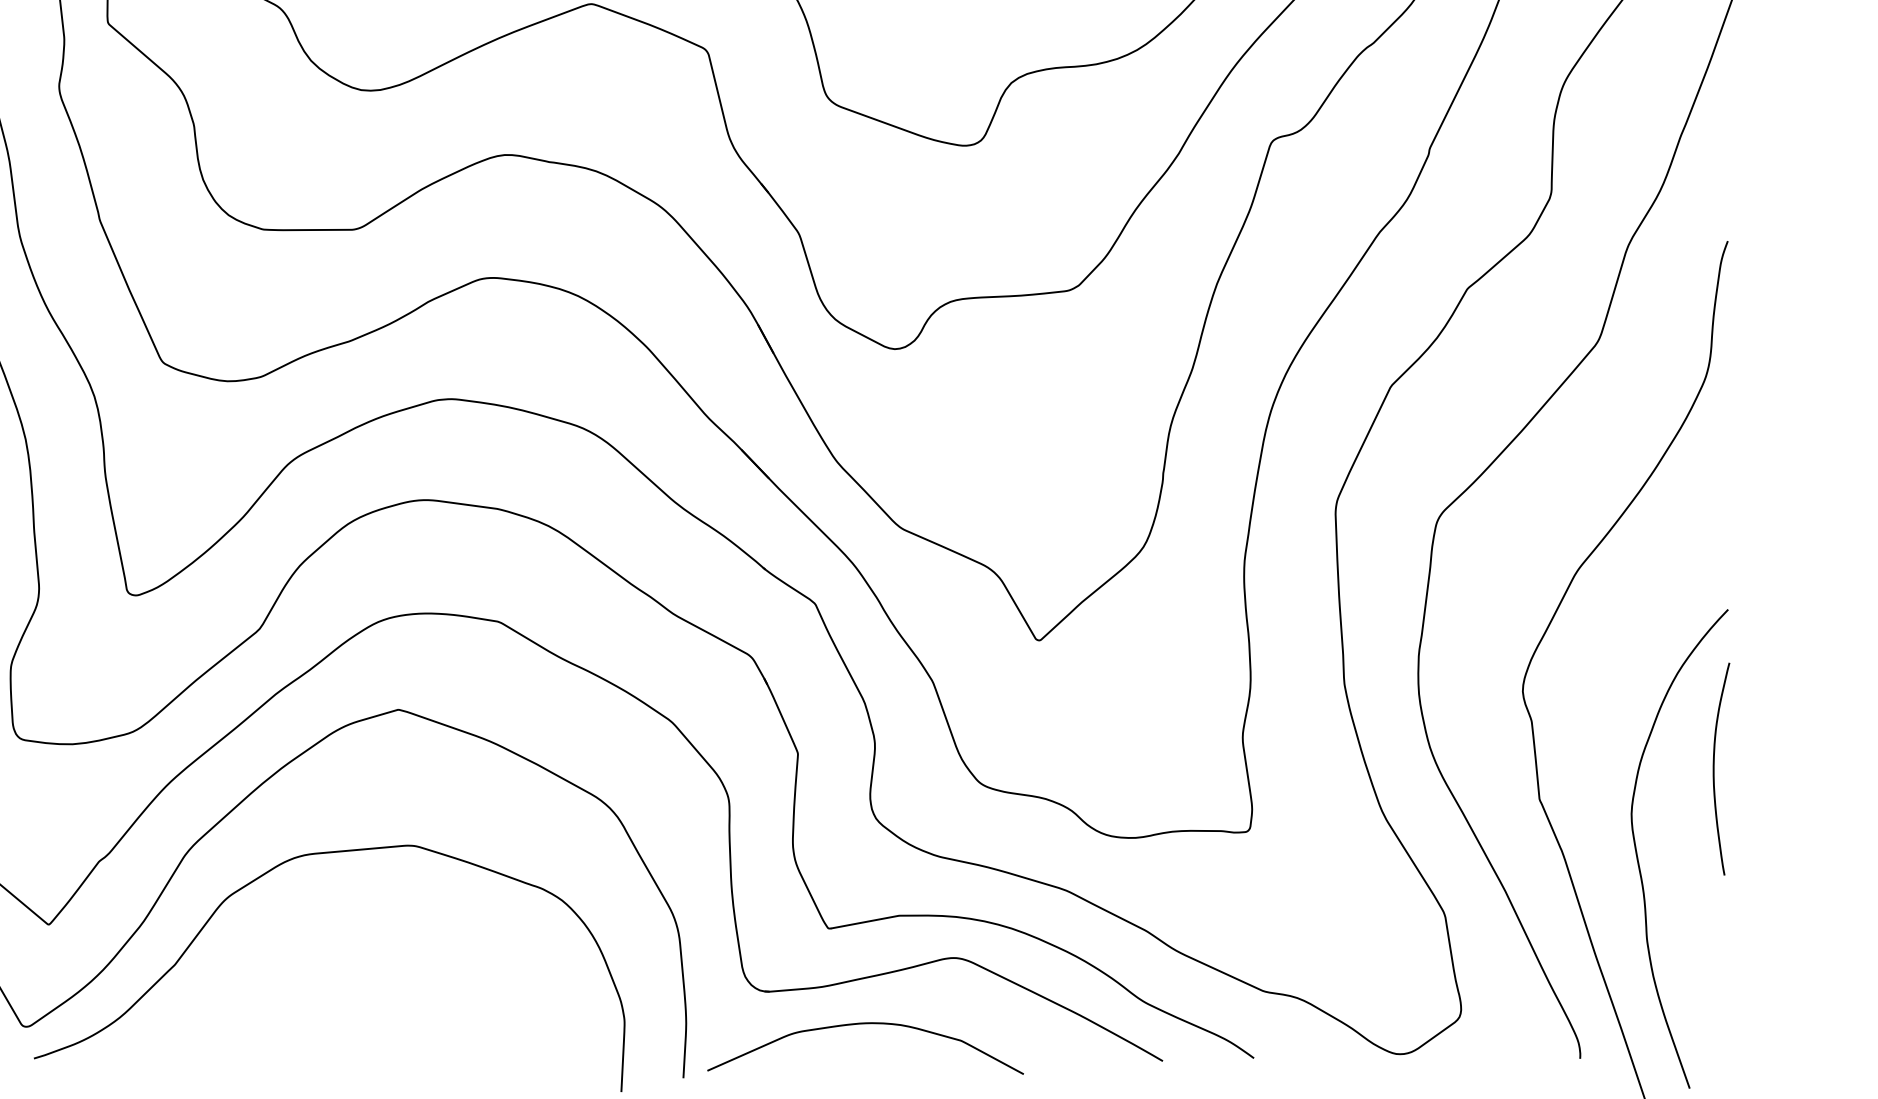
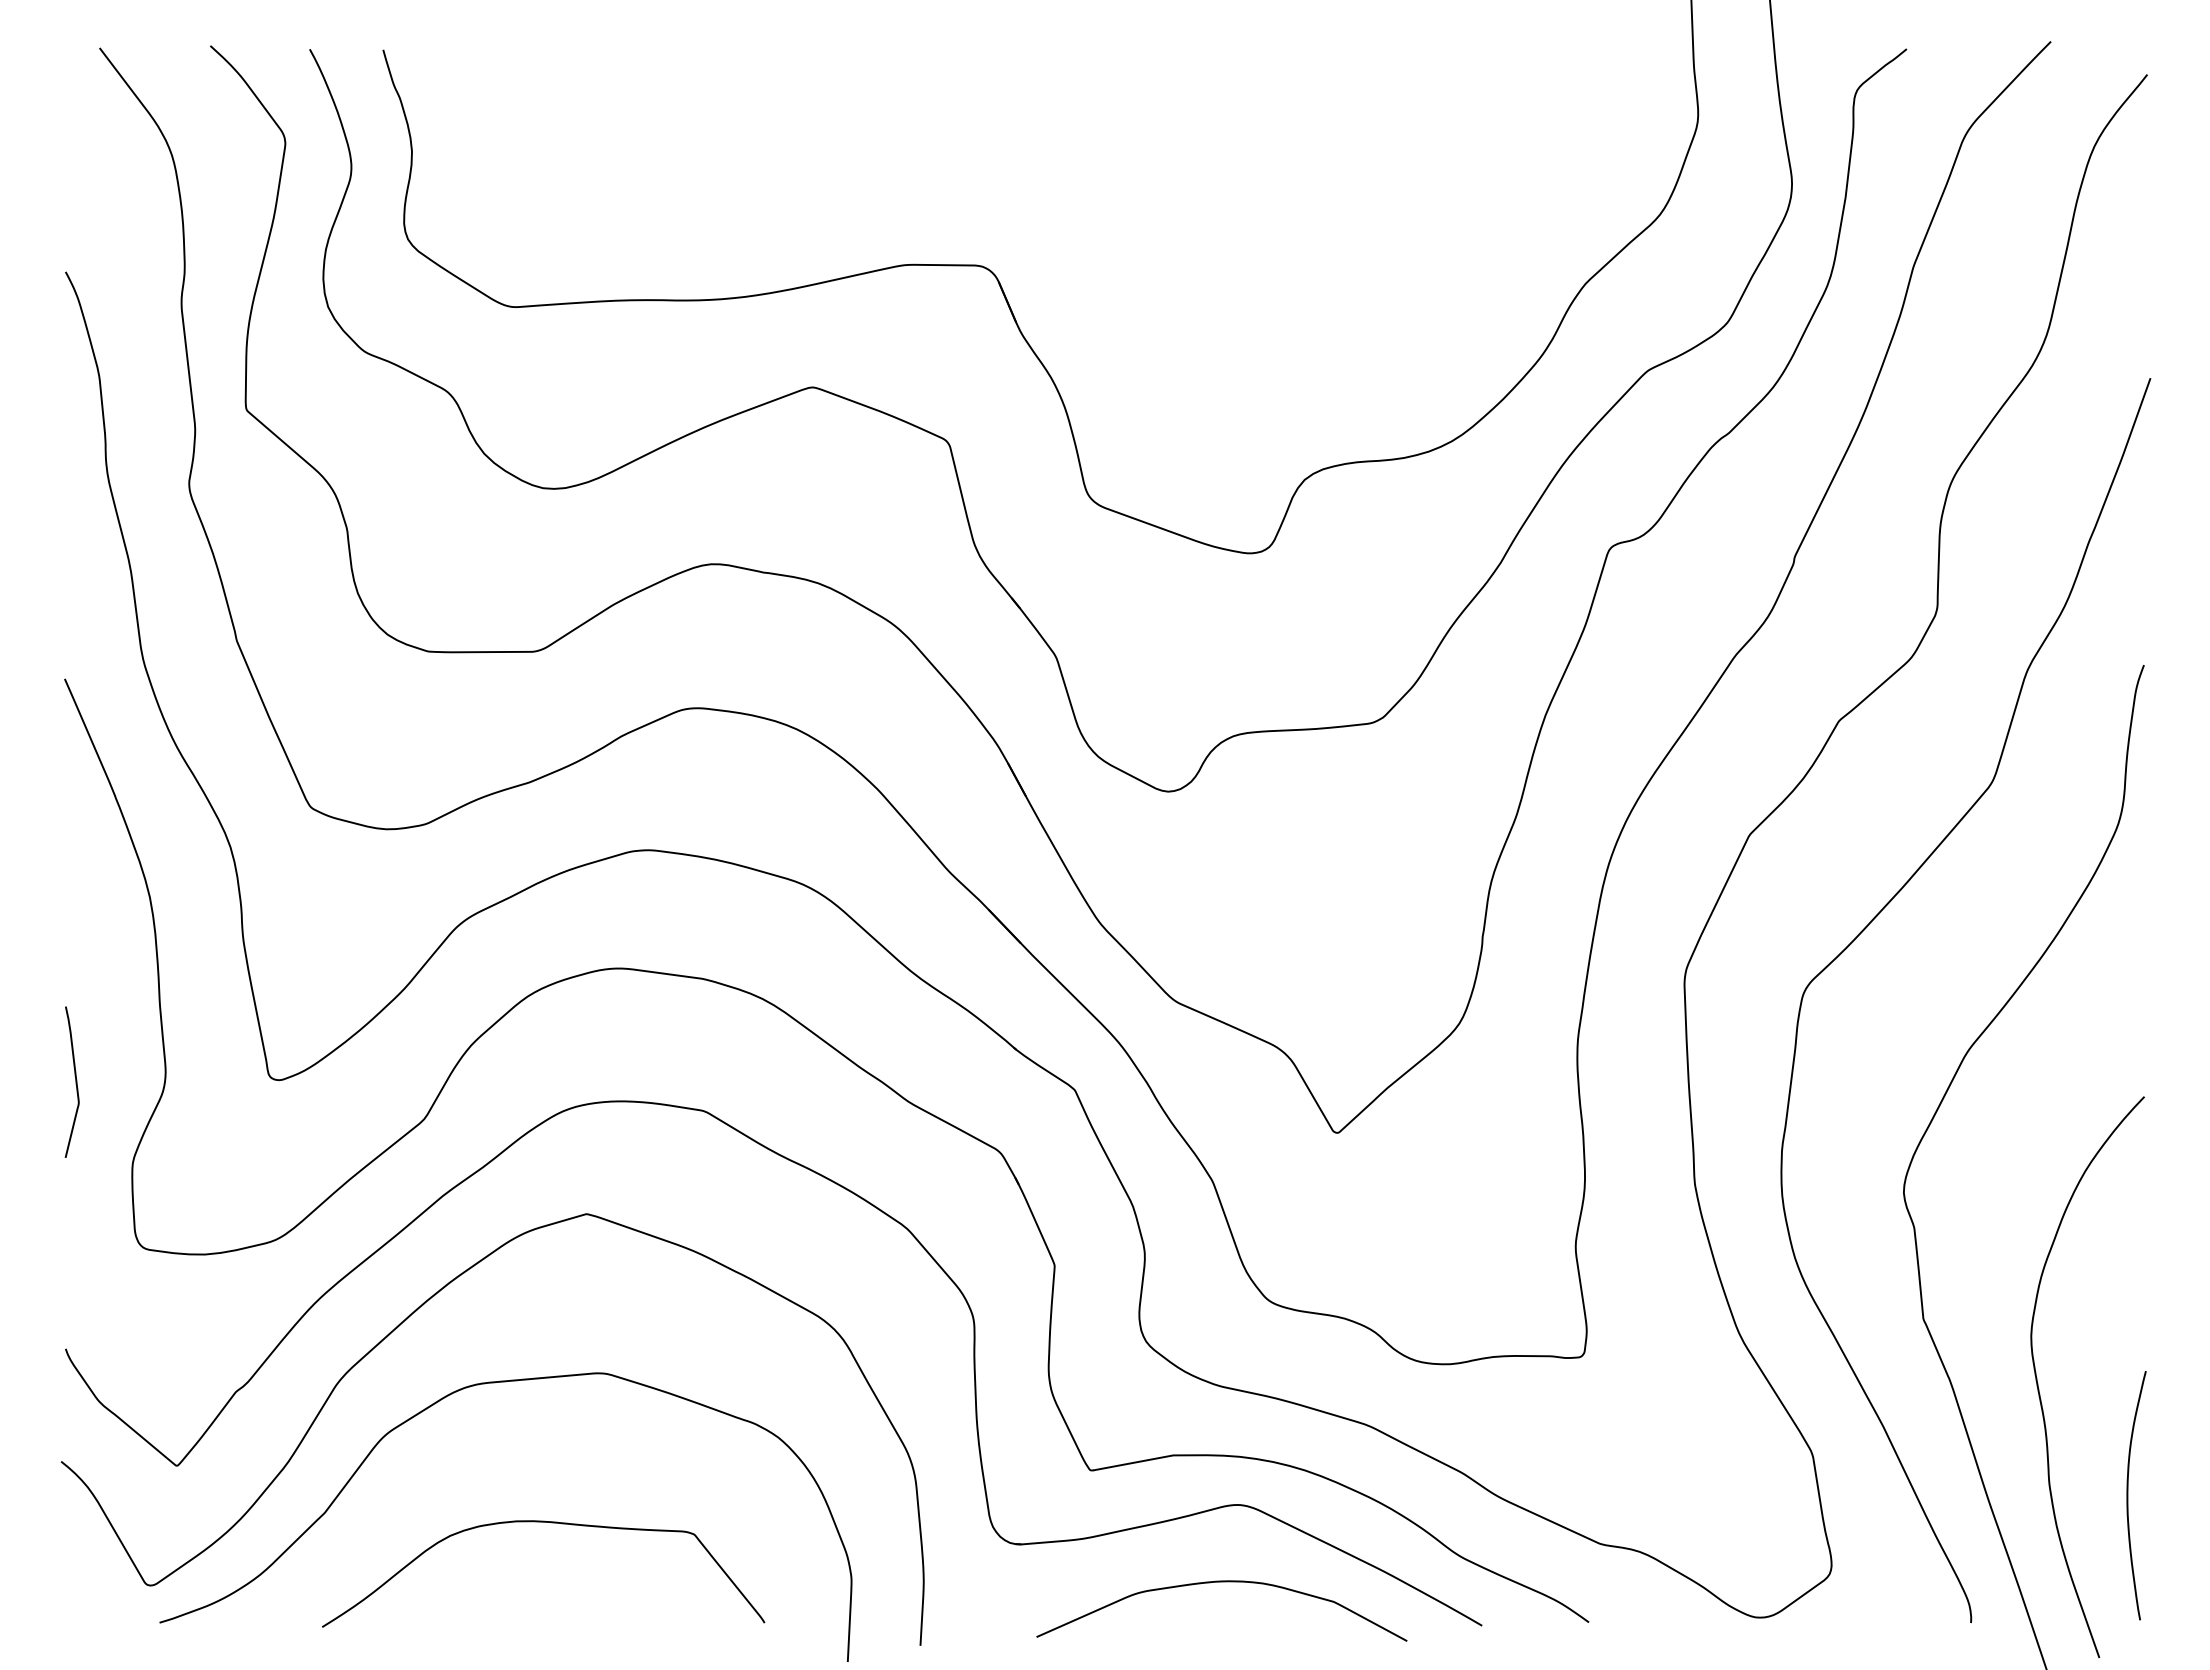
curve: (1714, 768) -> (2128, 1495), moved
curve: (368, 973) -> (551, 1523), added
curve: (865, 1024) -> (1221, 1582), moved

